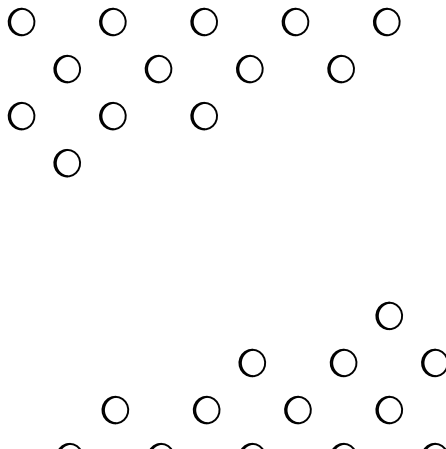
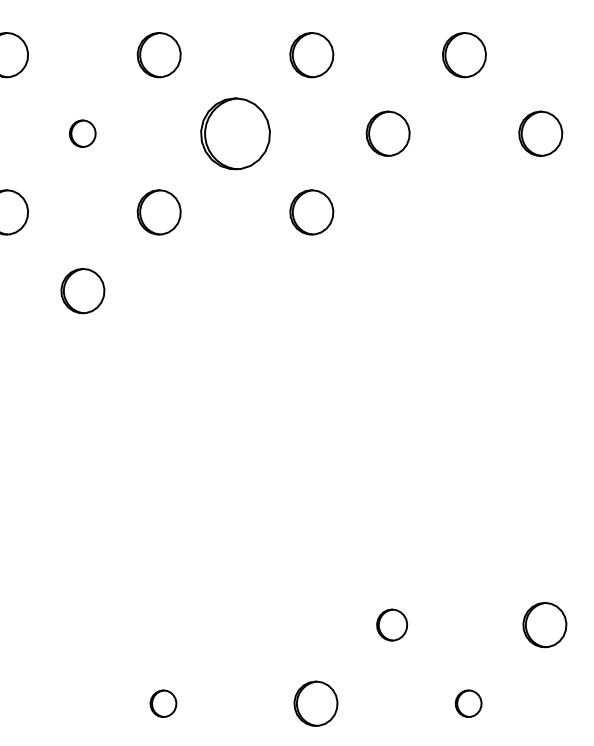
part: (66, 68) -> (81, 132), size x0.6
part: (158, 68) -> (235, 132), size x1.6
part: (251, 362) -> (390, 624), size x0.7
part: (115, 409) -> (163, 702), size x0.6
part: (297, 409) -> (467, 702), size x0.6

